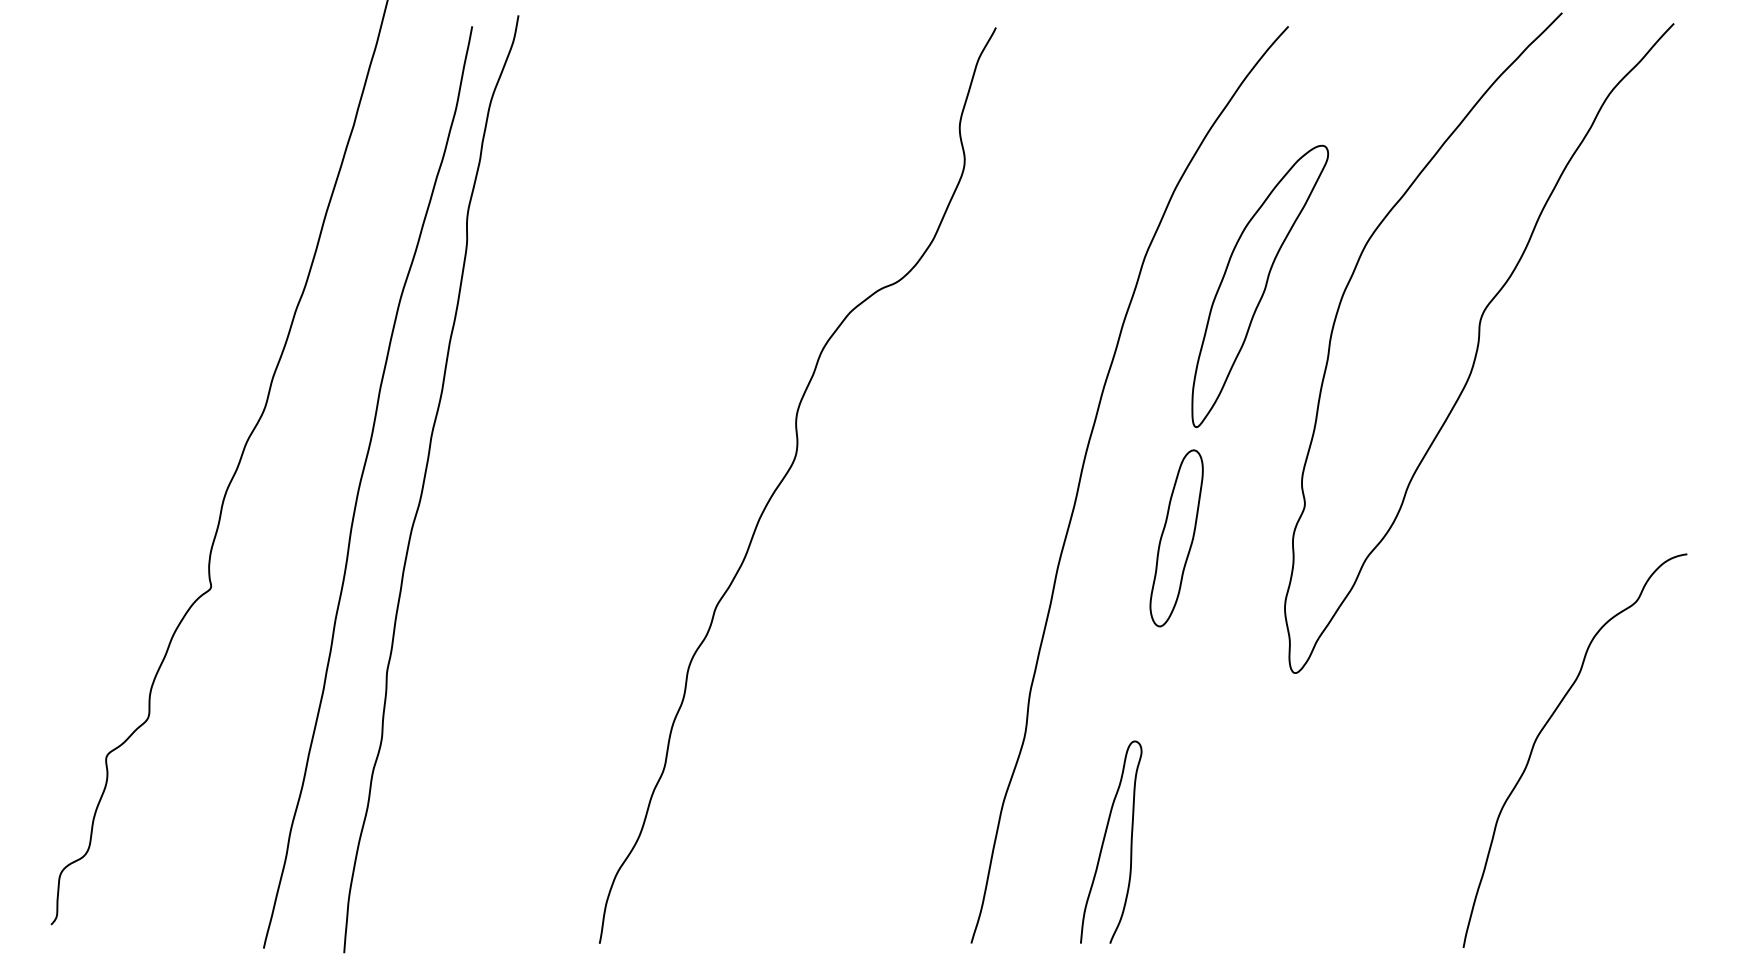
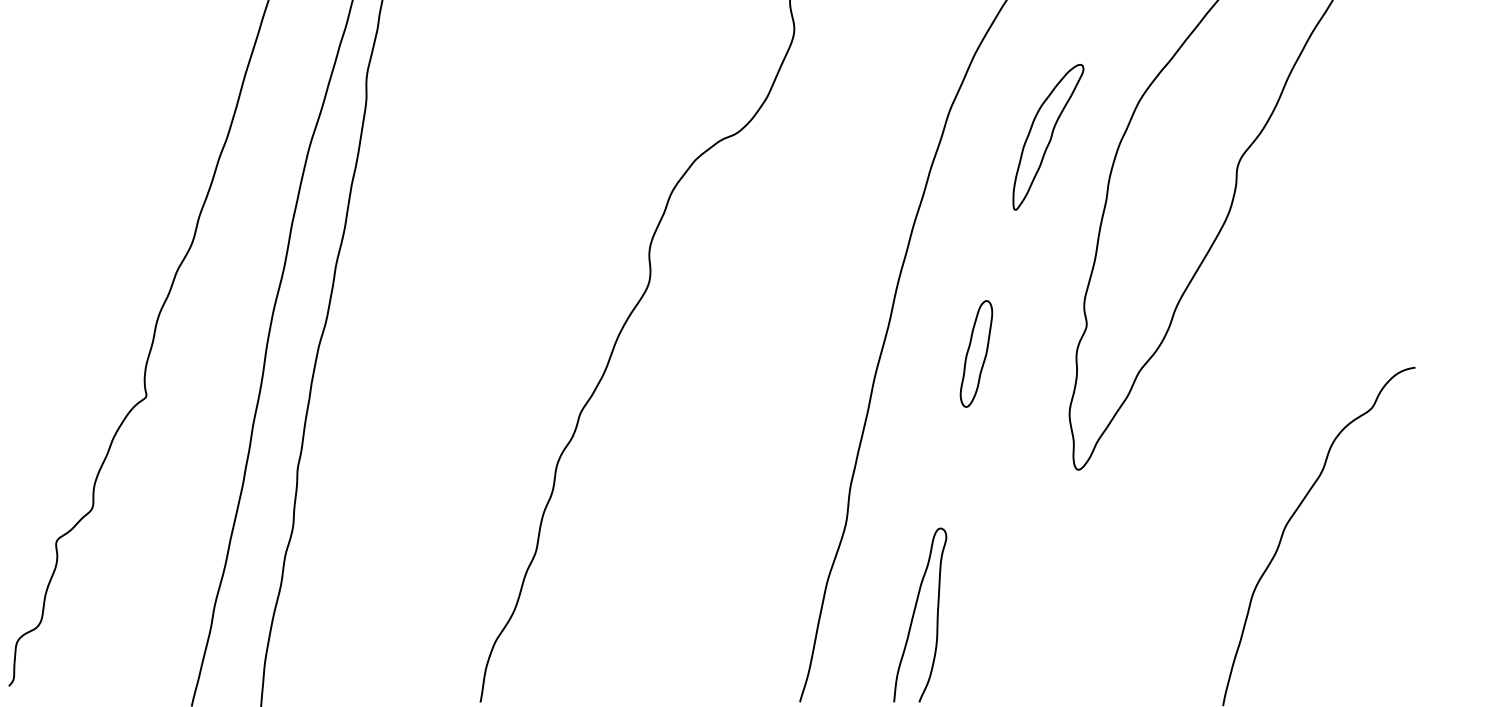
part: (1260, 286) -> (1048, 137), size x0.6
part: (1176, 538) -> (976, 354), size x0.7

